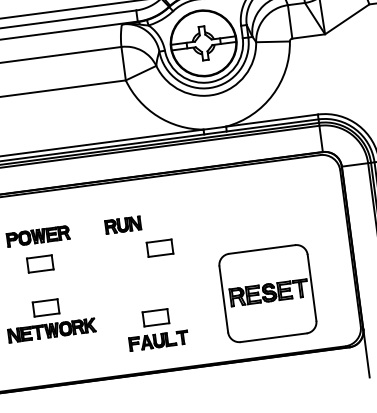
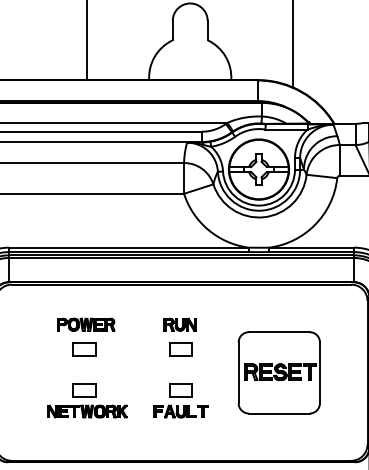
part: (122, 225) -> (179, 324), moved
part: (159, 247) -> (180, 349), moved
part: (266, 293) -> (278, 372), moved
part: (156, 328) -> (180, 400), moved

